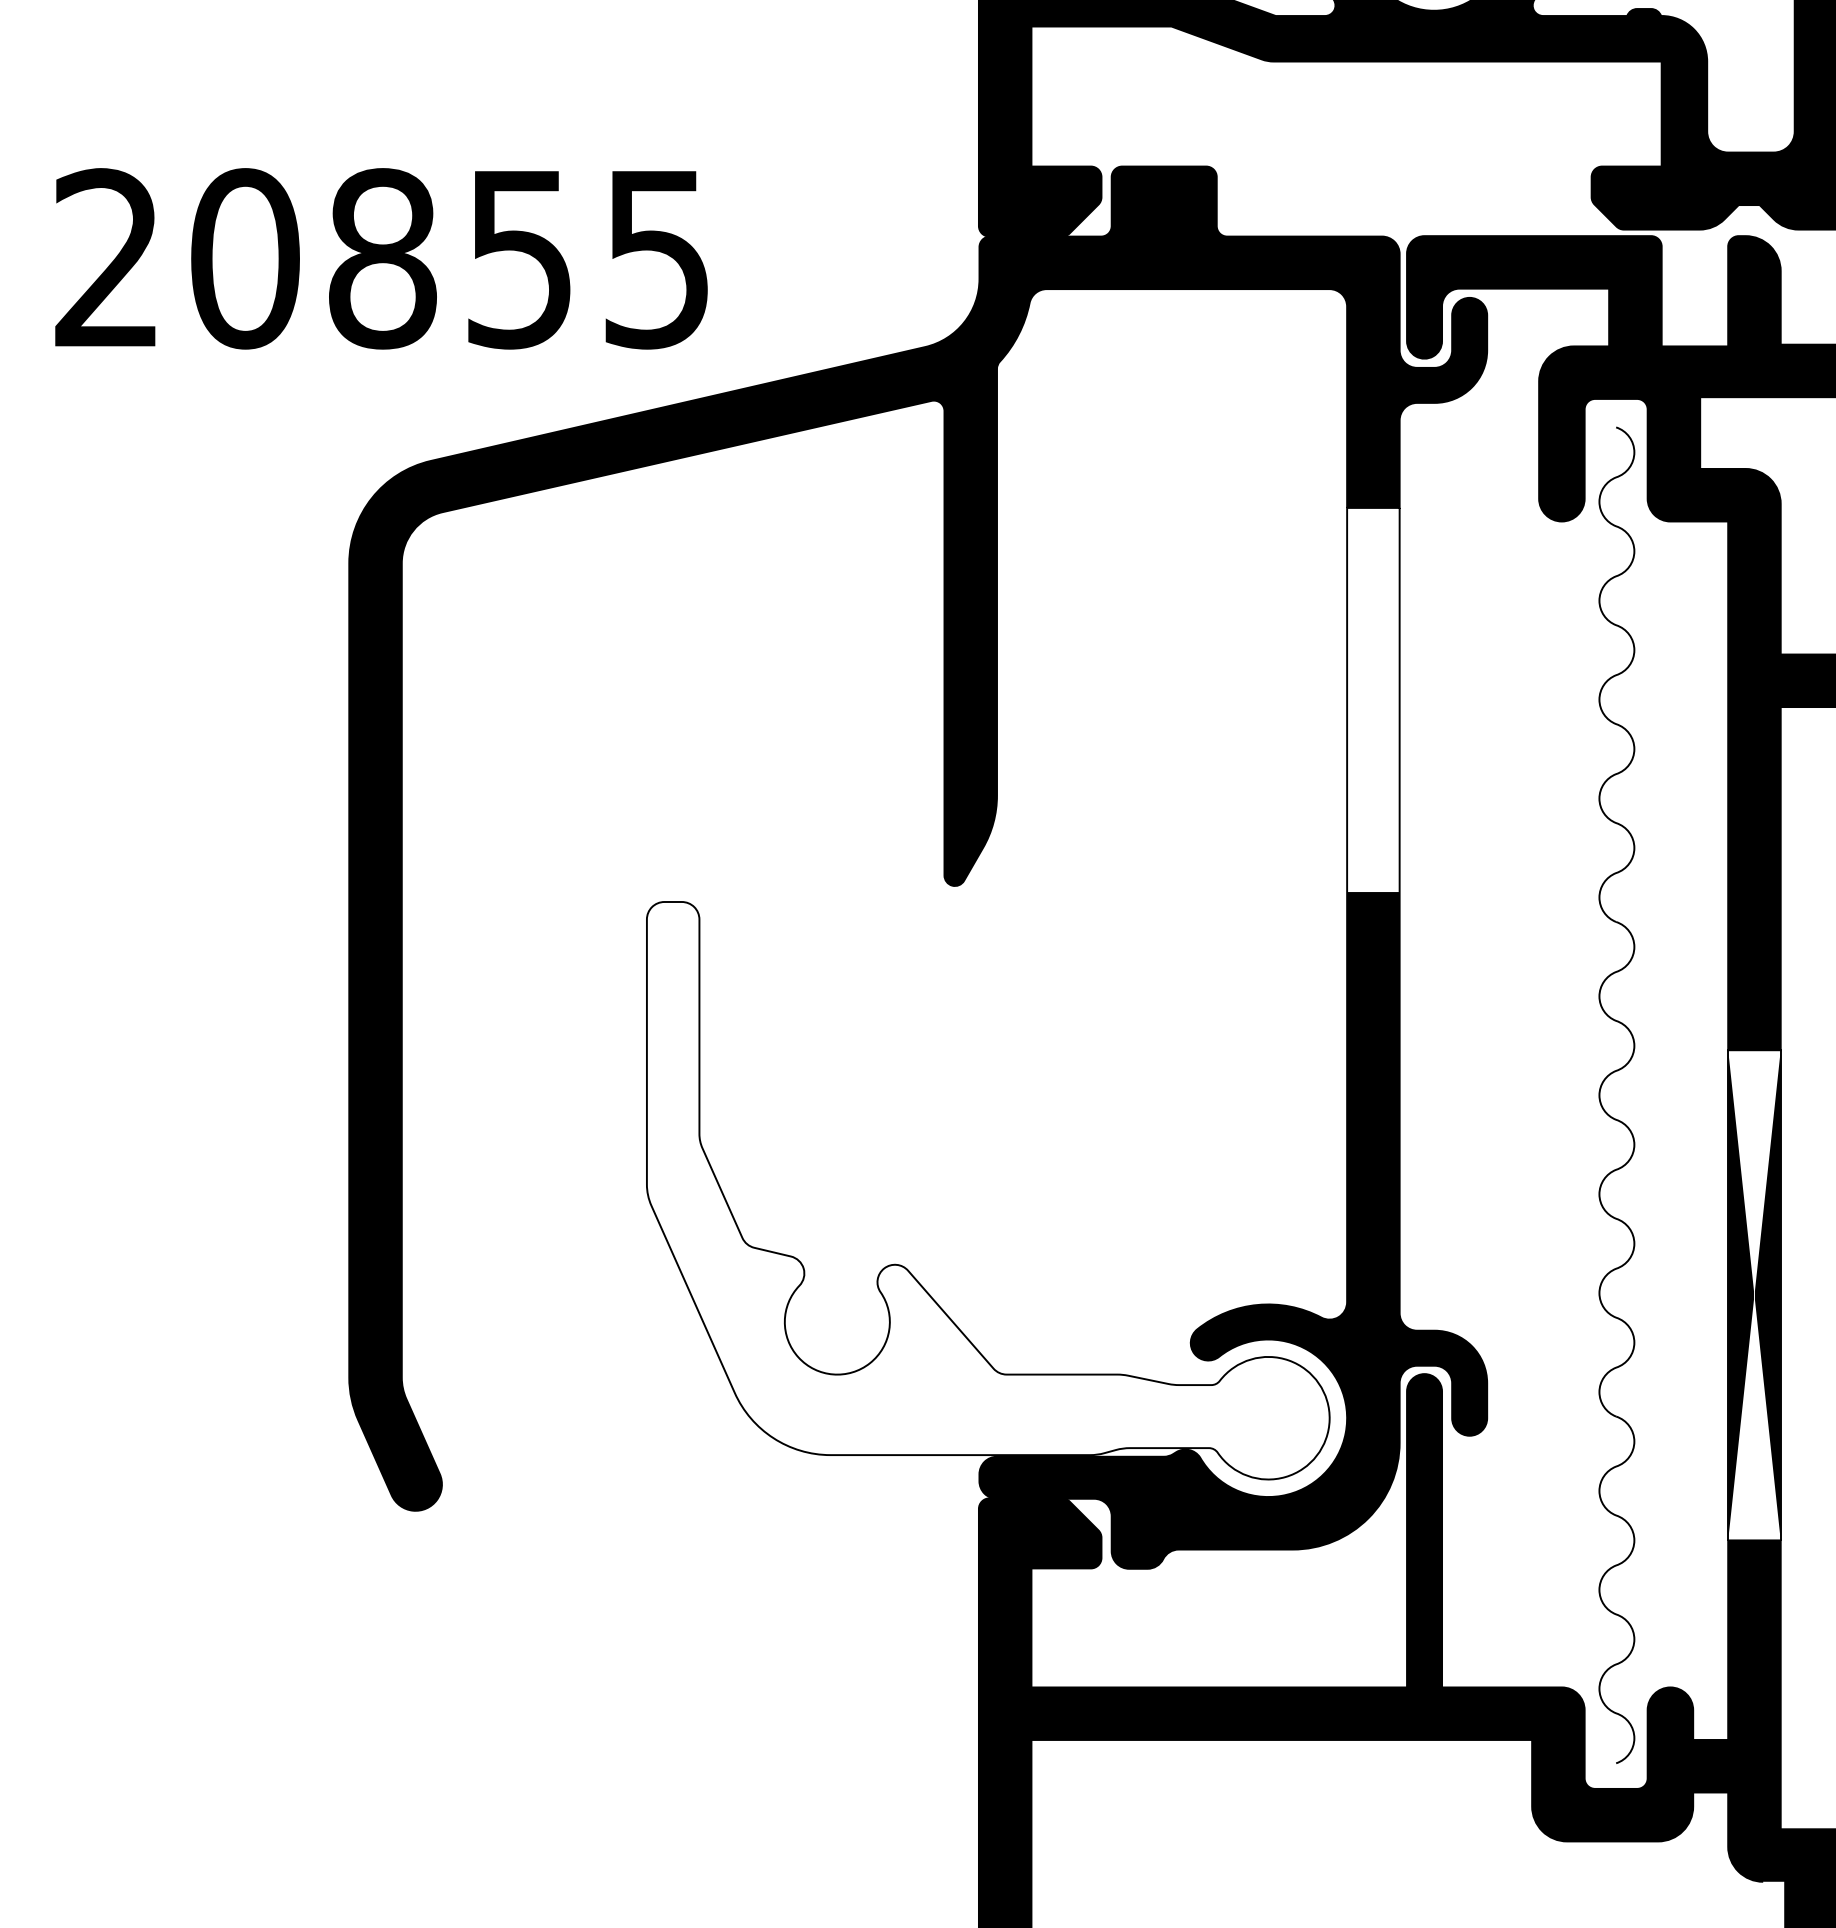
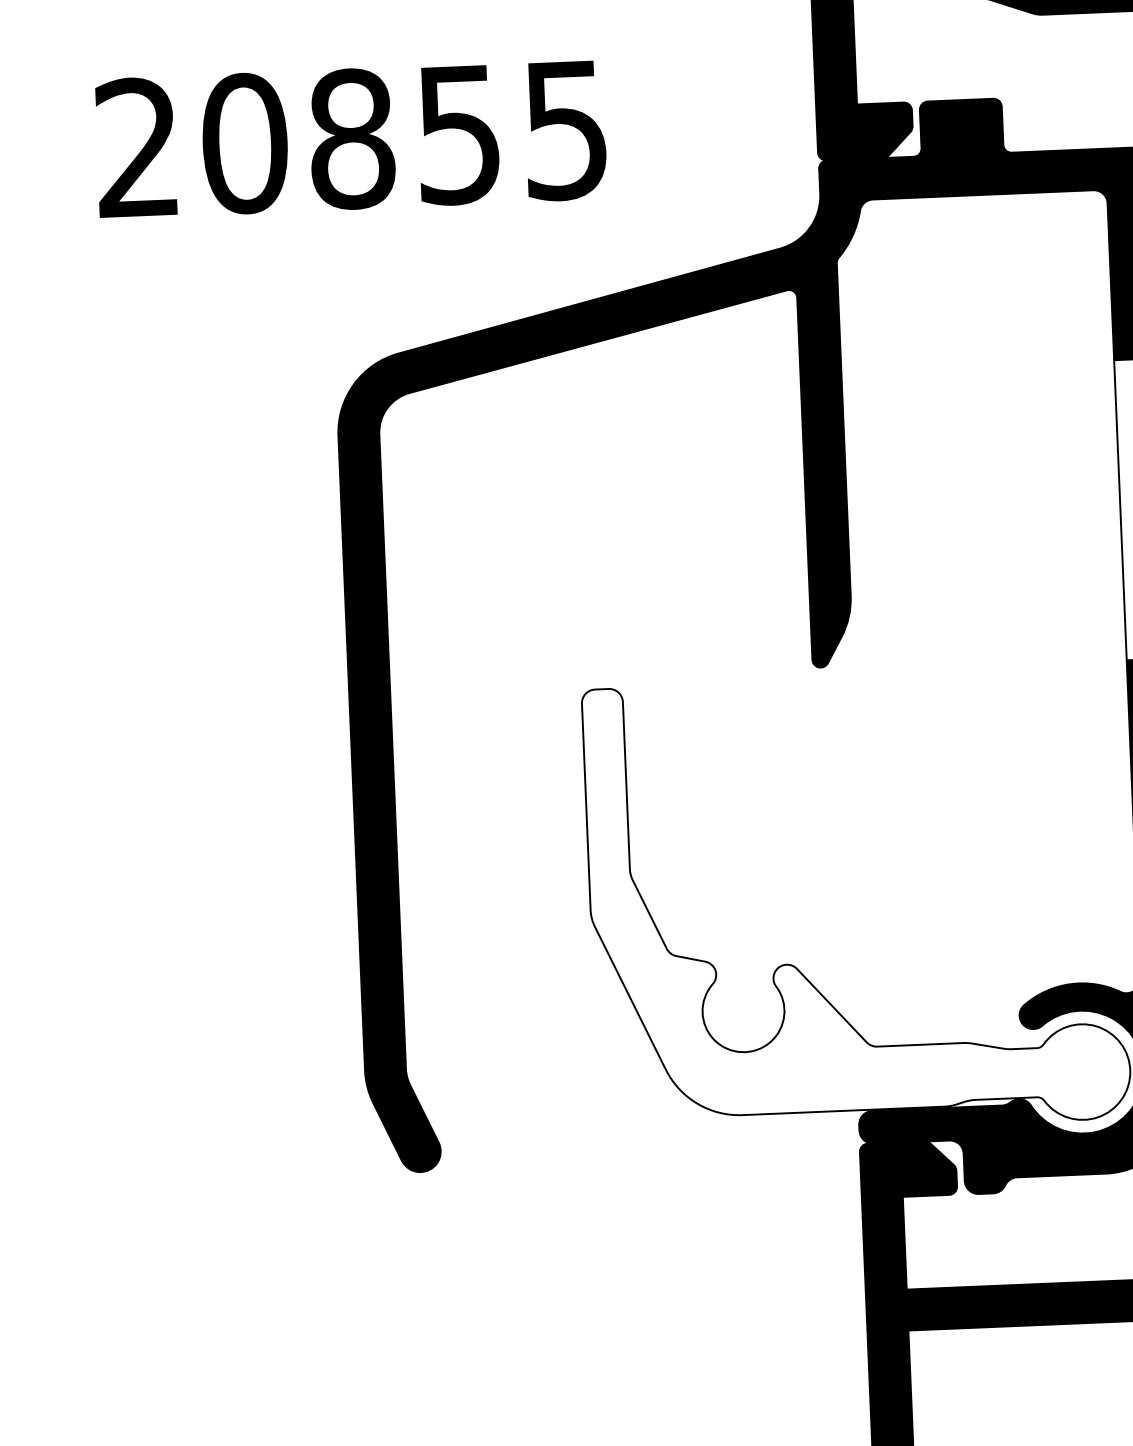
text: (381, 258) -> (351, 138), moved

